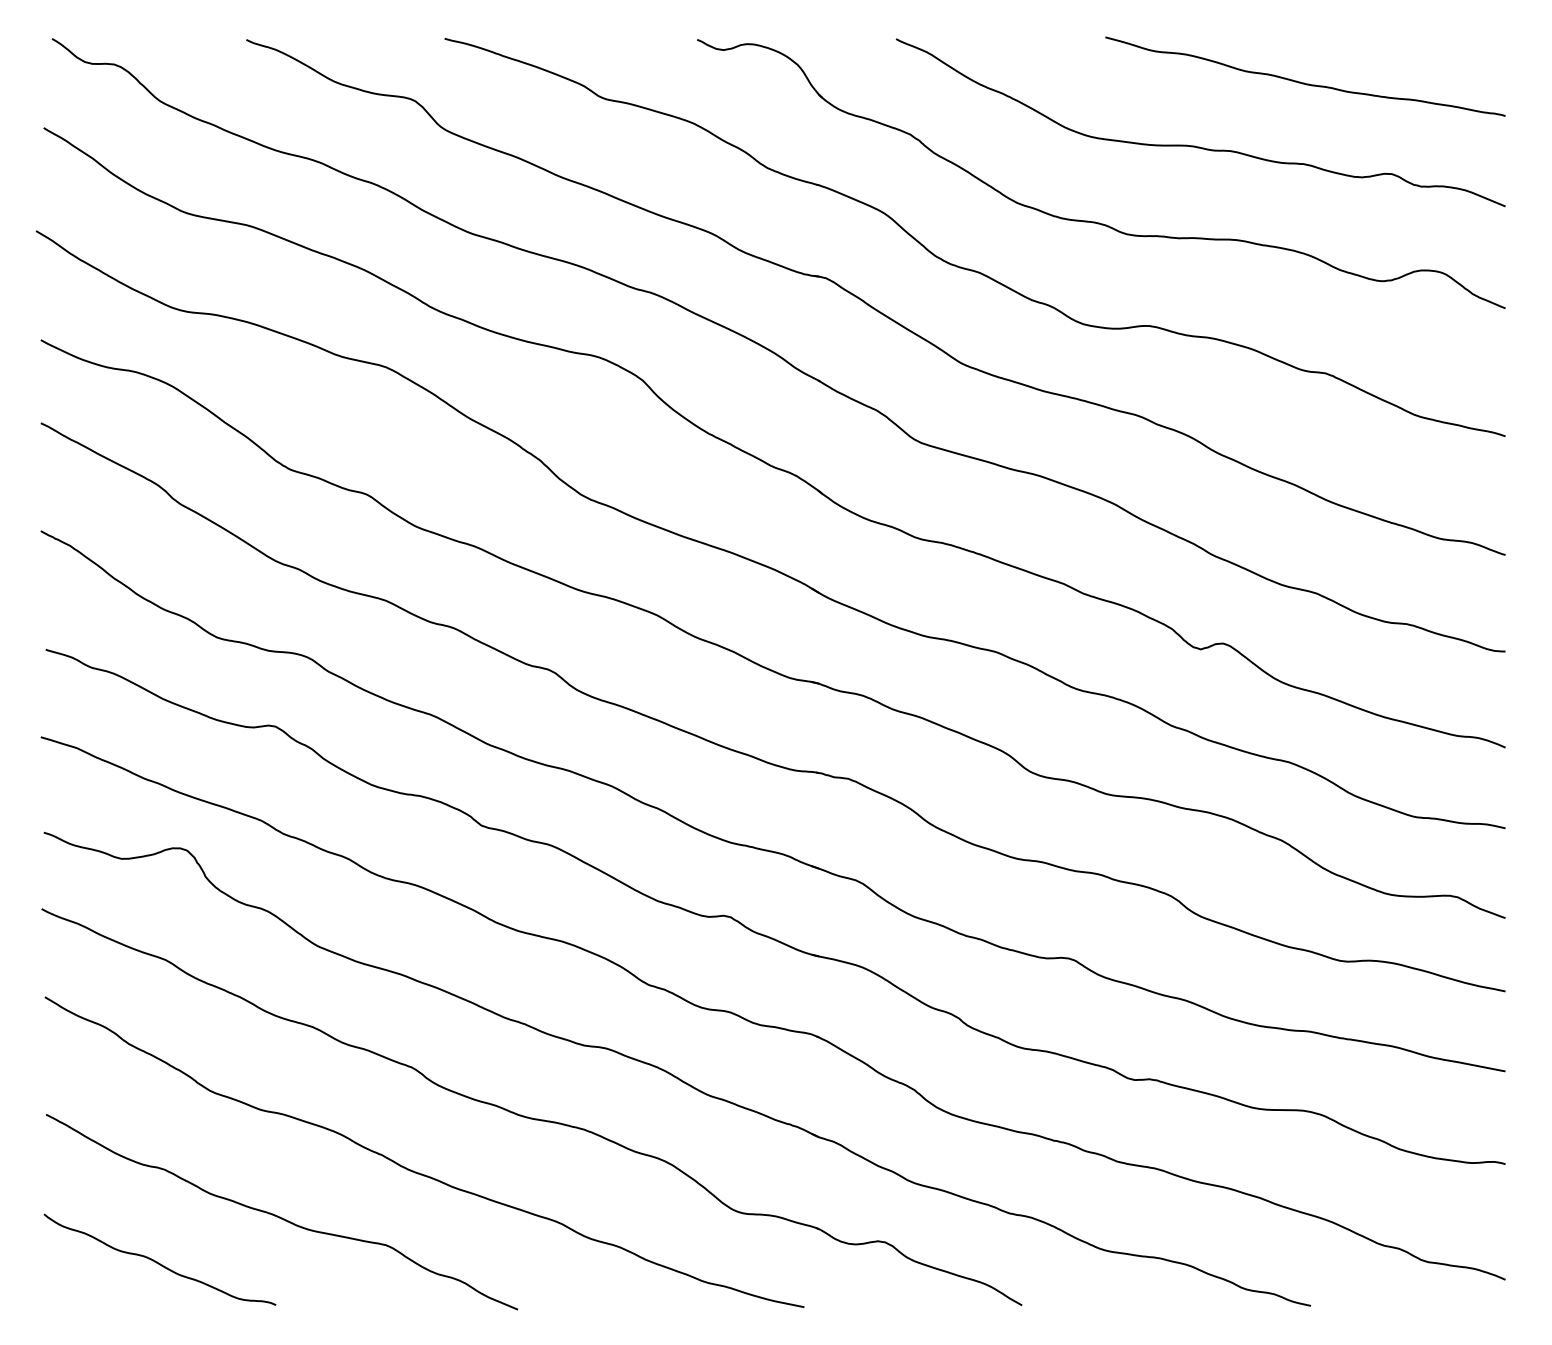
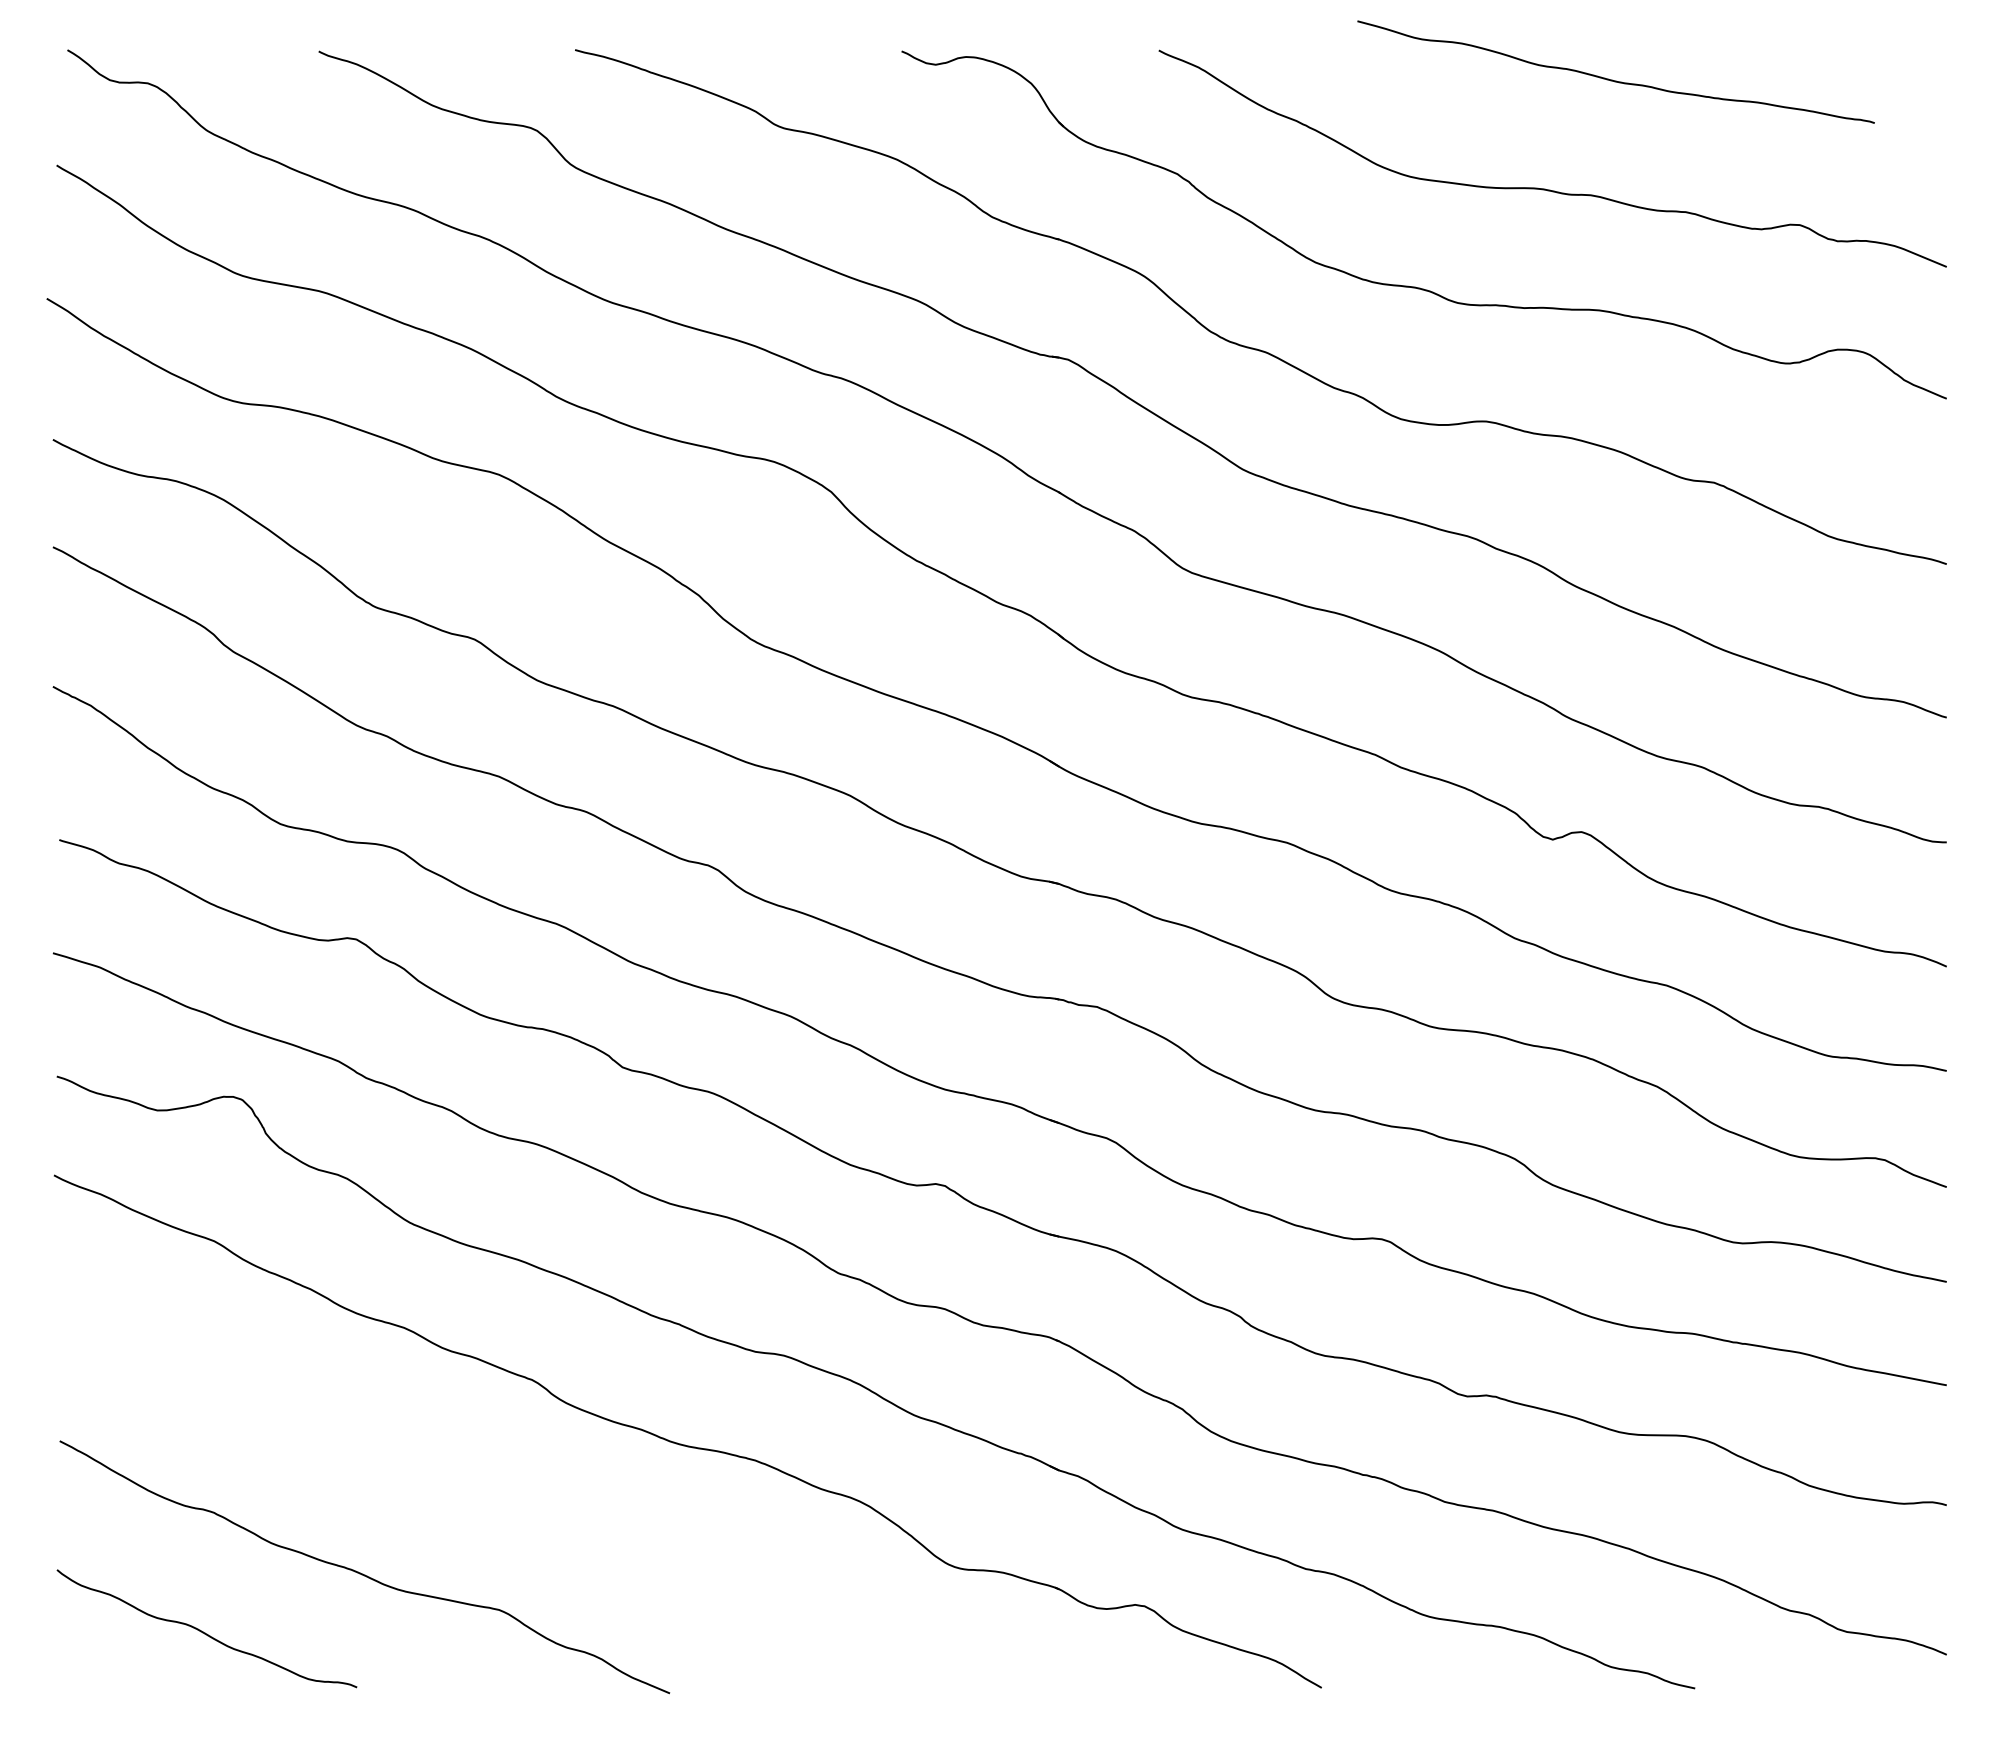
curve: (1302, 82) -> (1612, 79), moved
curve: (417, 1172) -> (539, 1515), removed

